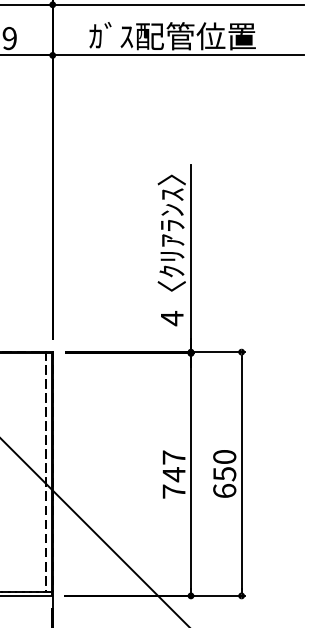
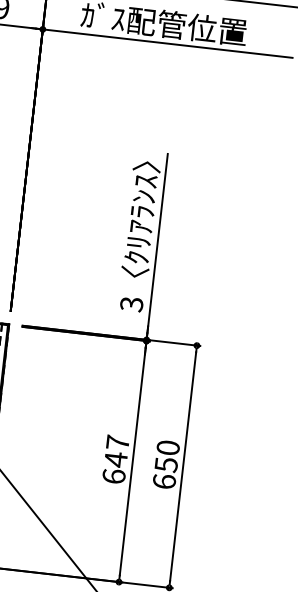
text: (171, 318) -> (131, 304), 4 -> 3
text: (173, 491) -> (113, 476), 747 -> 647

